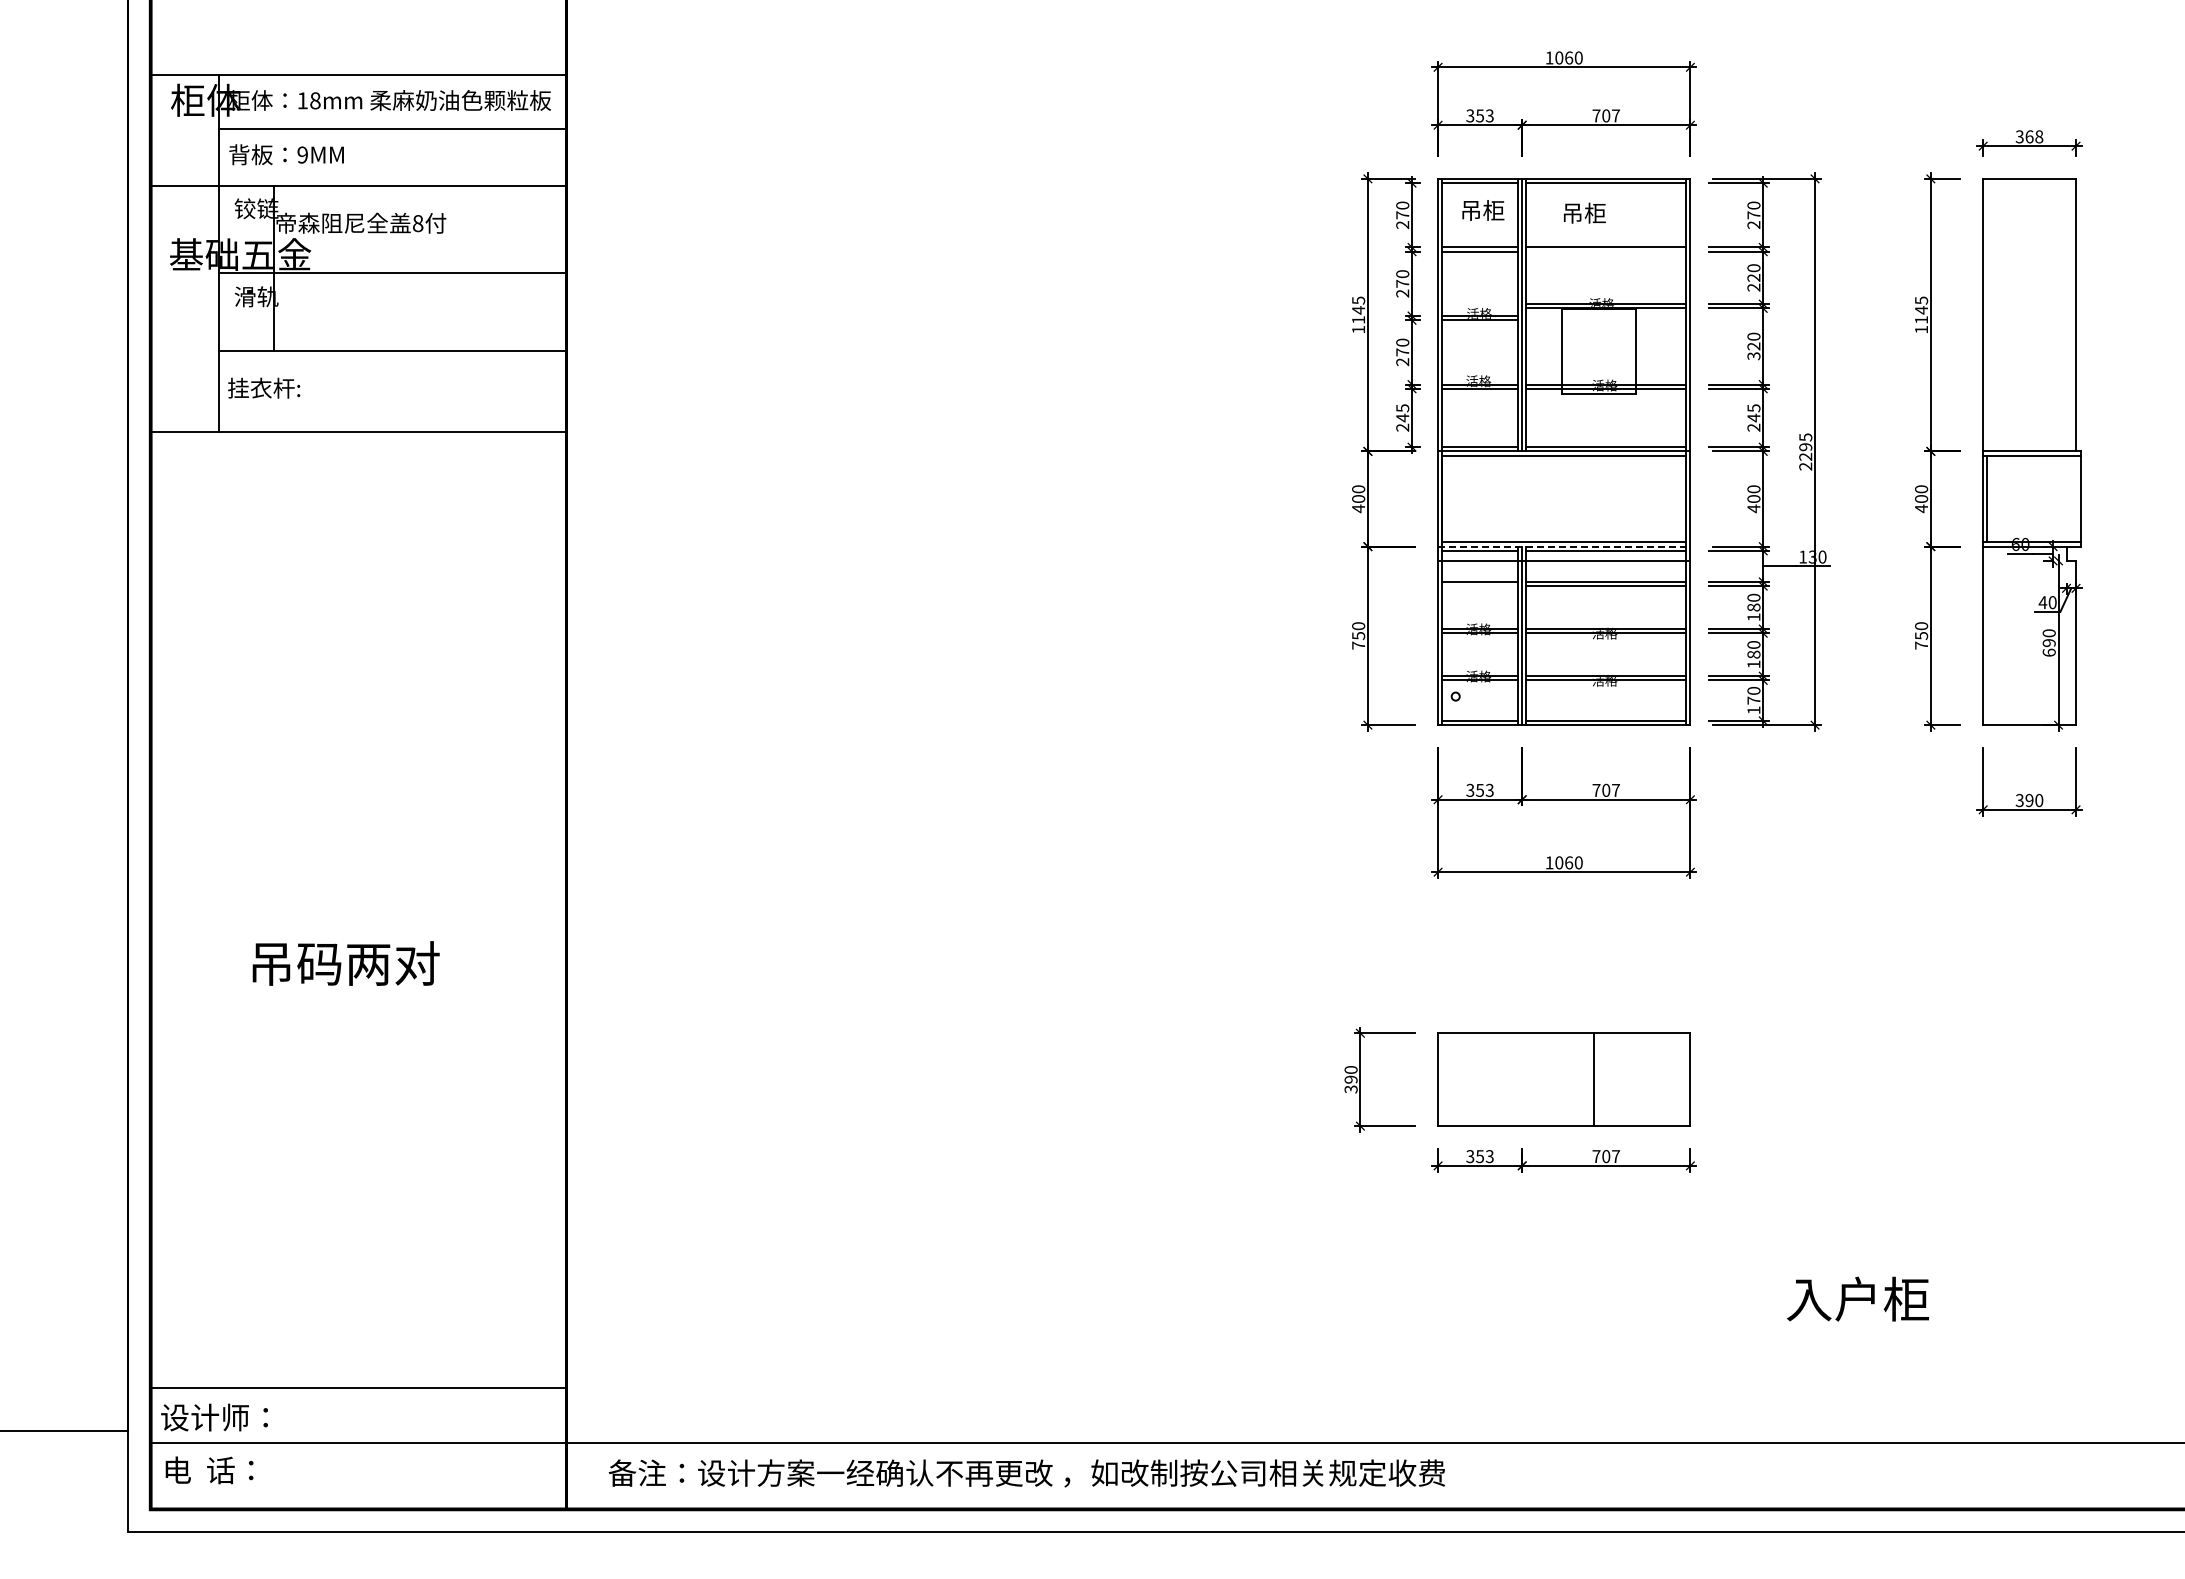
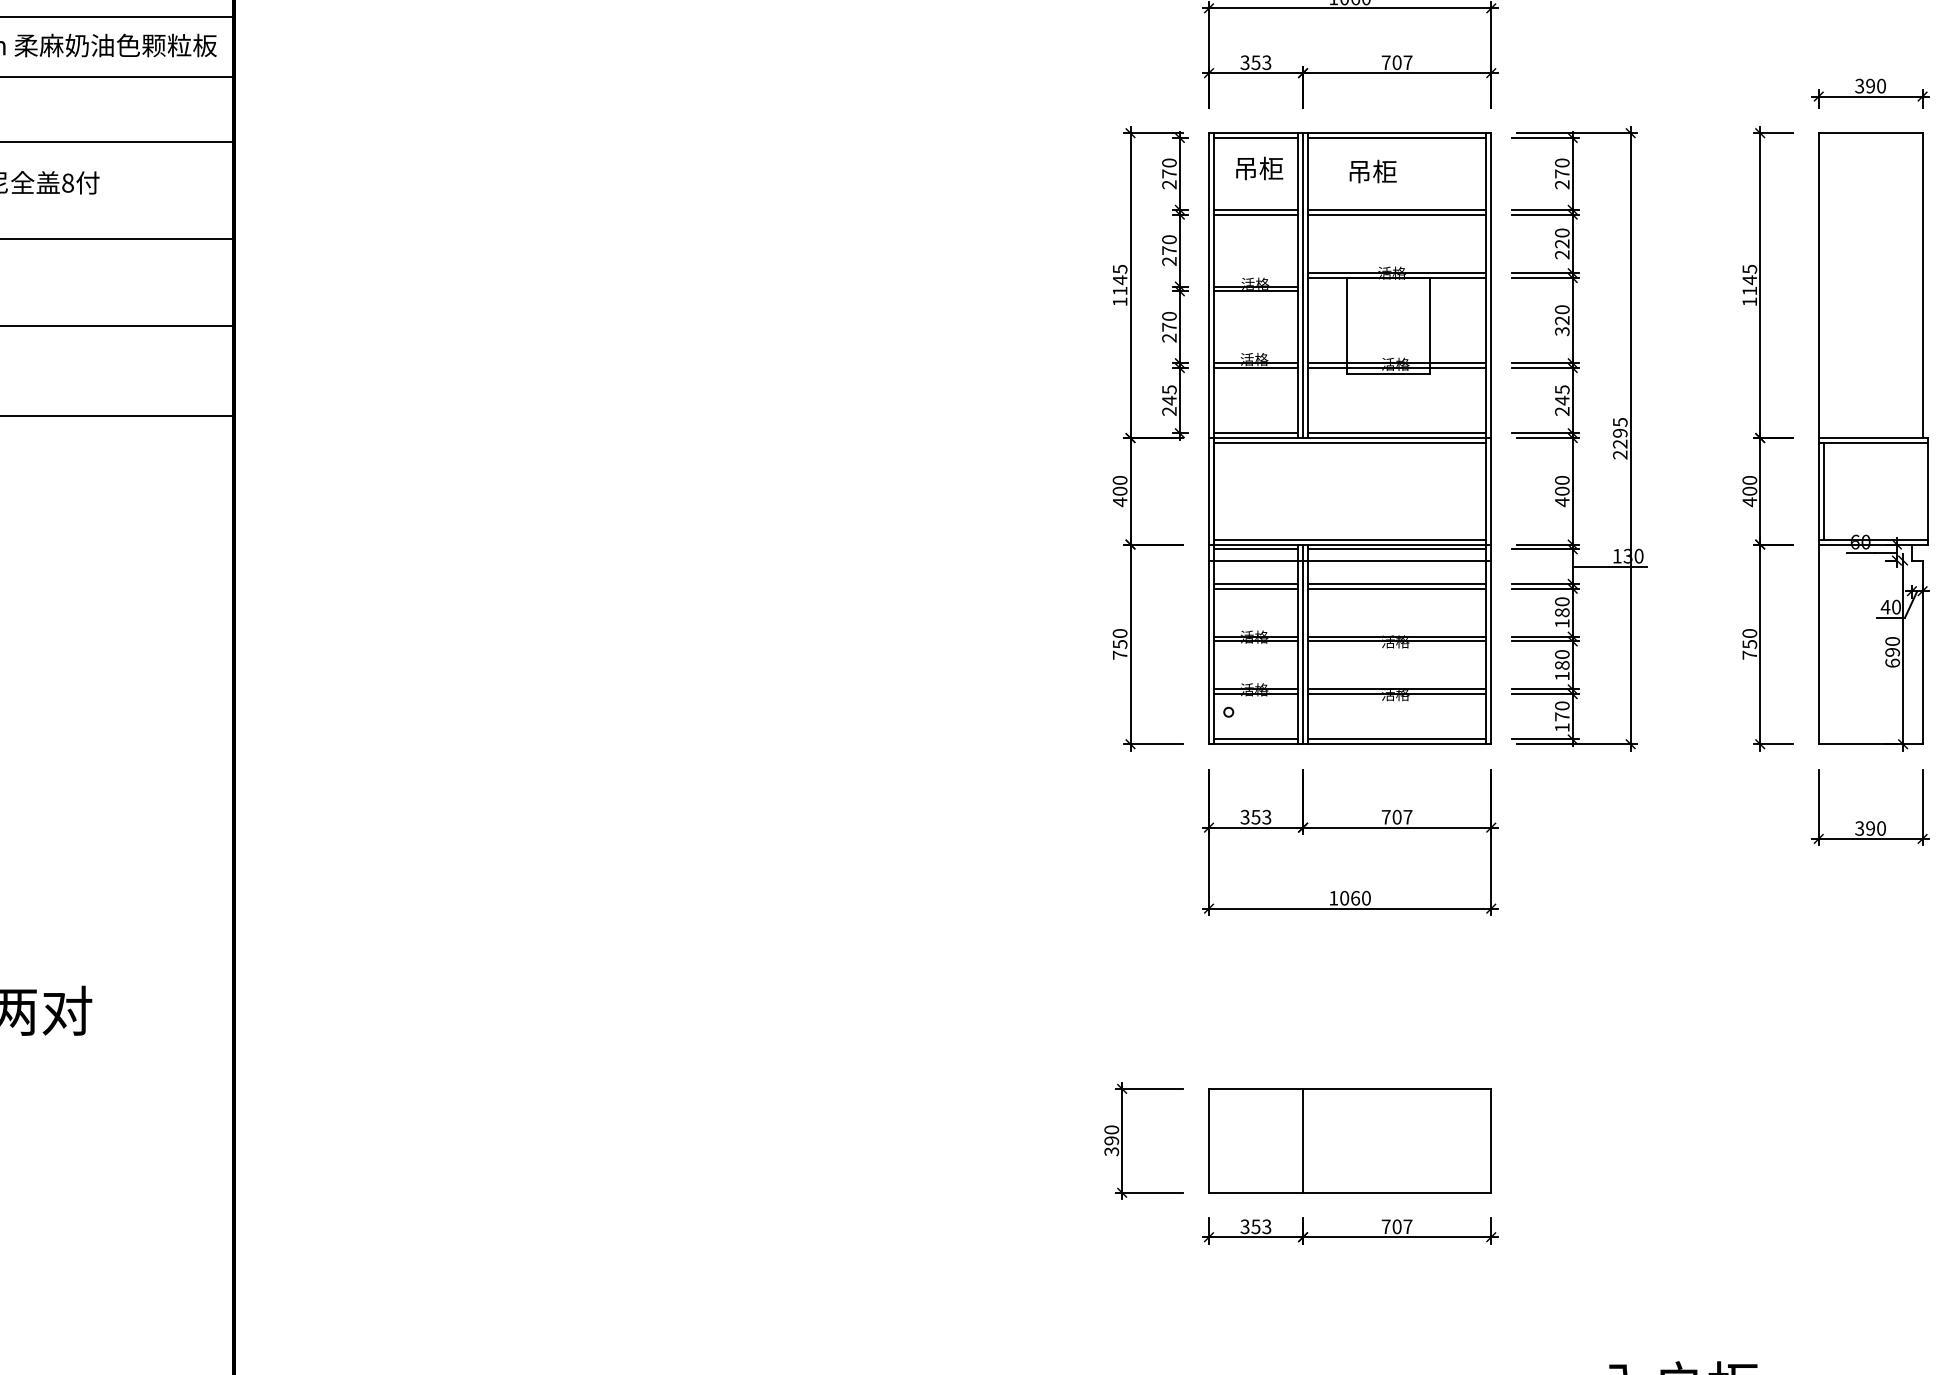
text: (2034, 136) -> (1876, 85), 368 -> 390
line: (1606, 251) -> (1397, 214), added
line: (1564, 546) -> (1350, 544), dashed -> solid
line: (1479, 586) -> (1255, 589), added
line: (1594, 1079) -> (1303, 1140), moved

